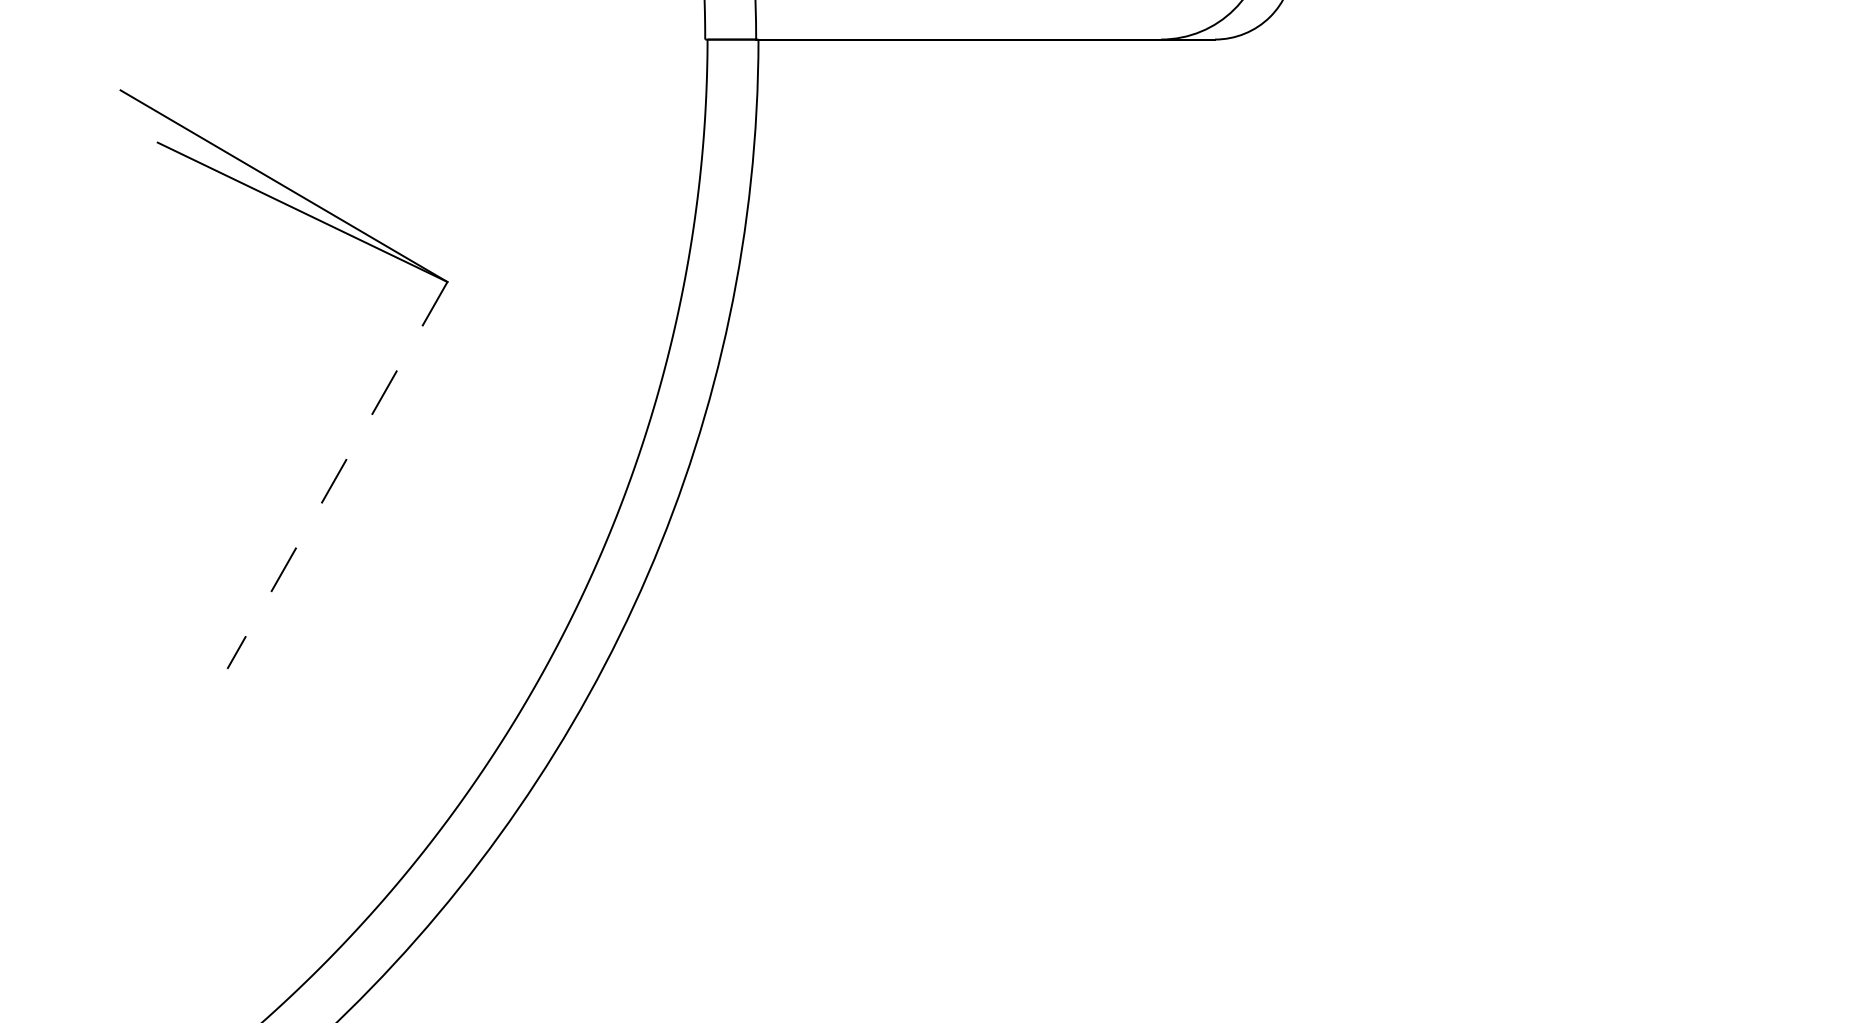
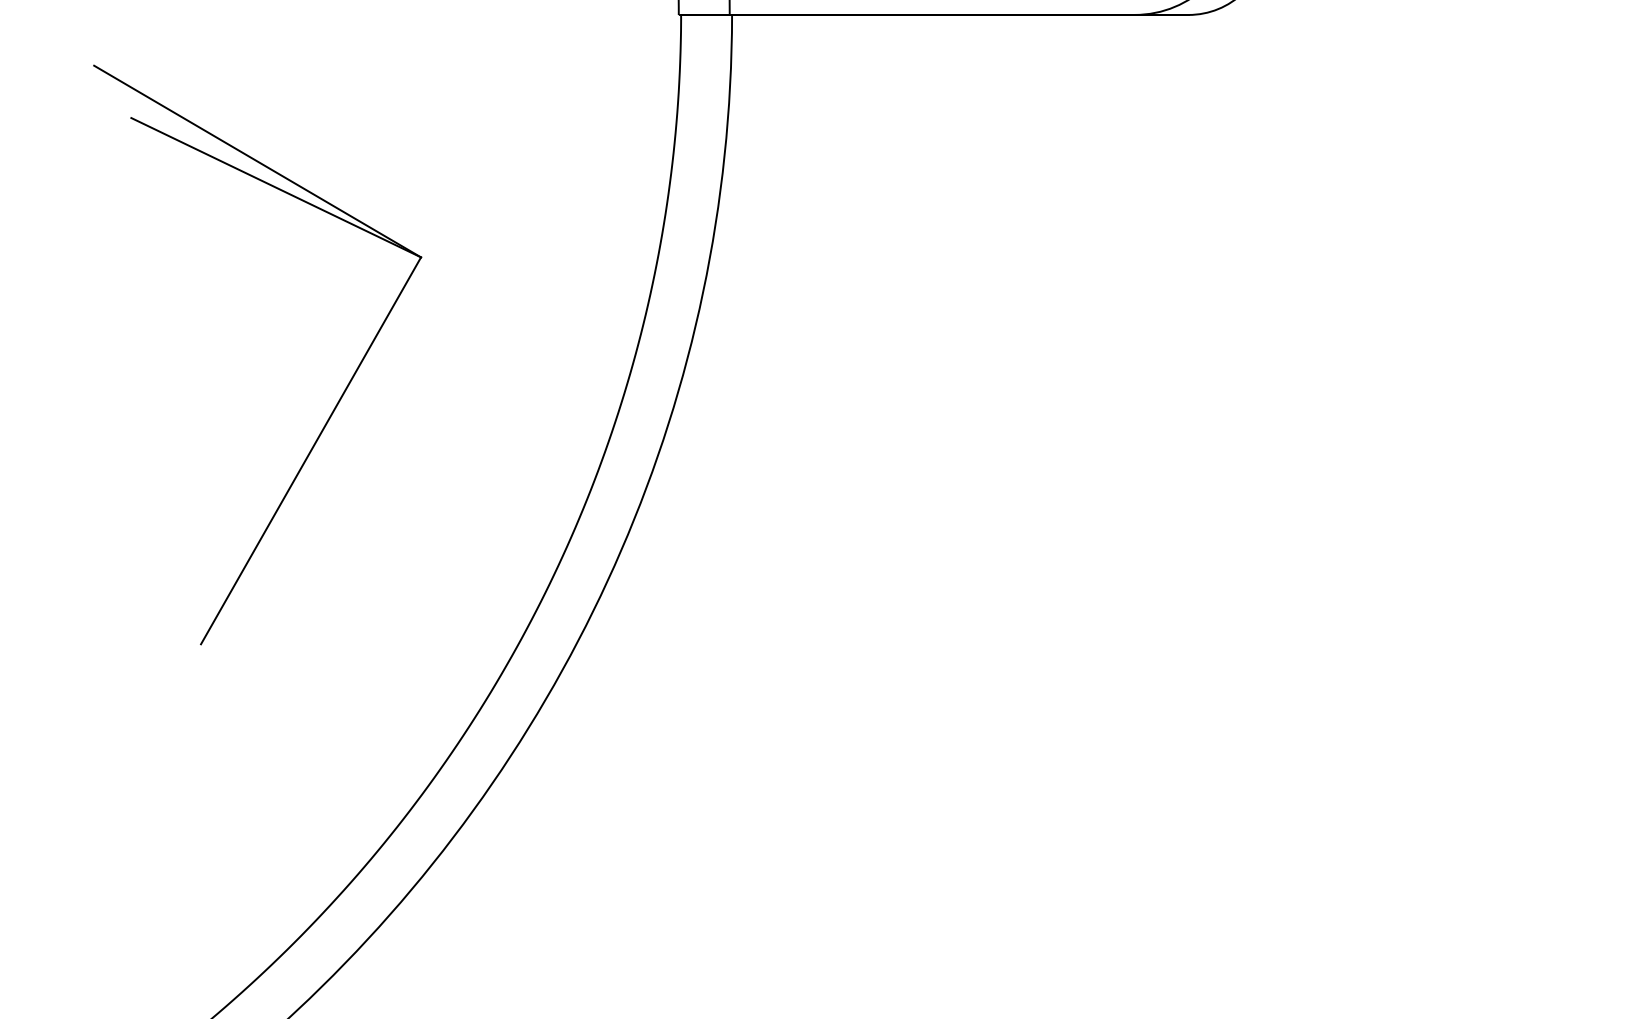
line: (337, 475) -> (311, 450), dashed -> solid

